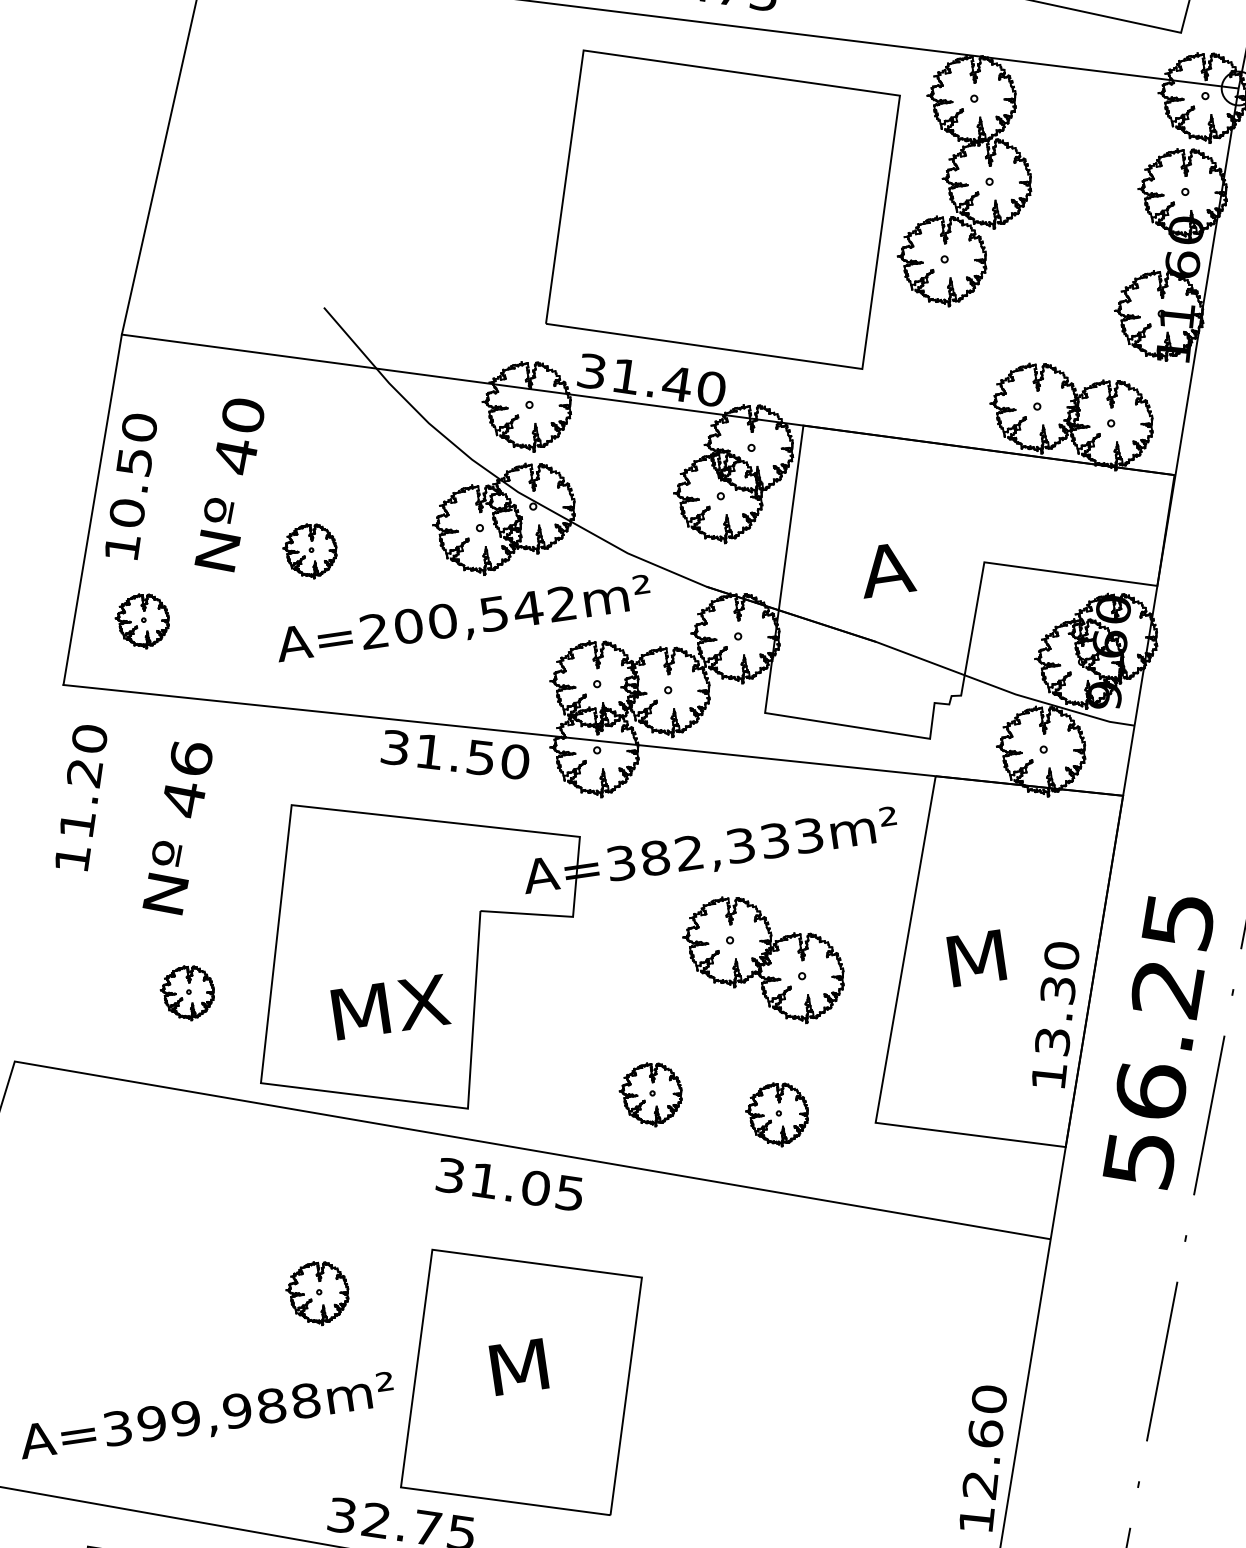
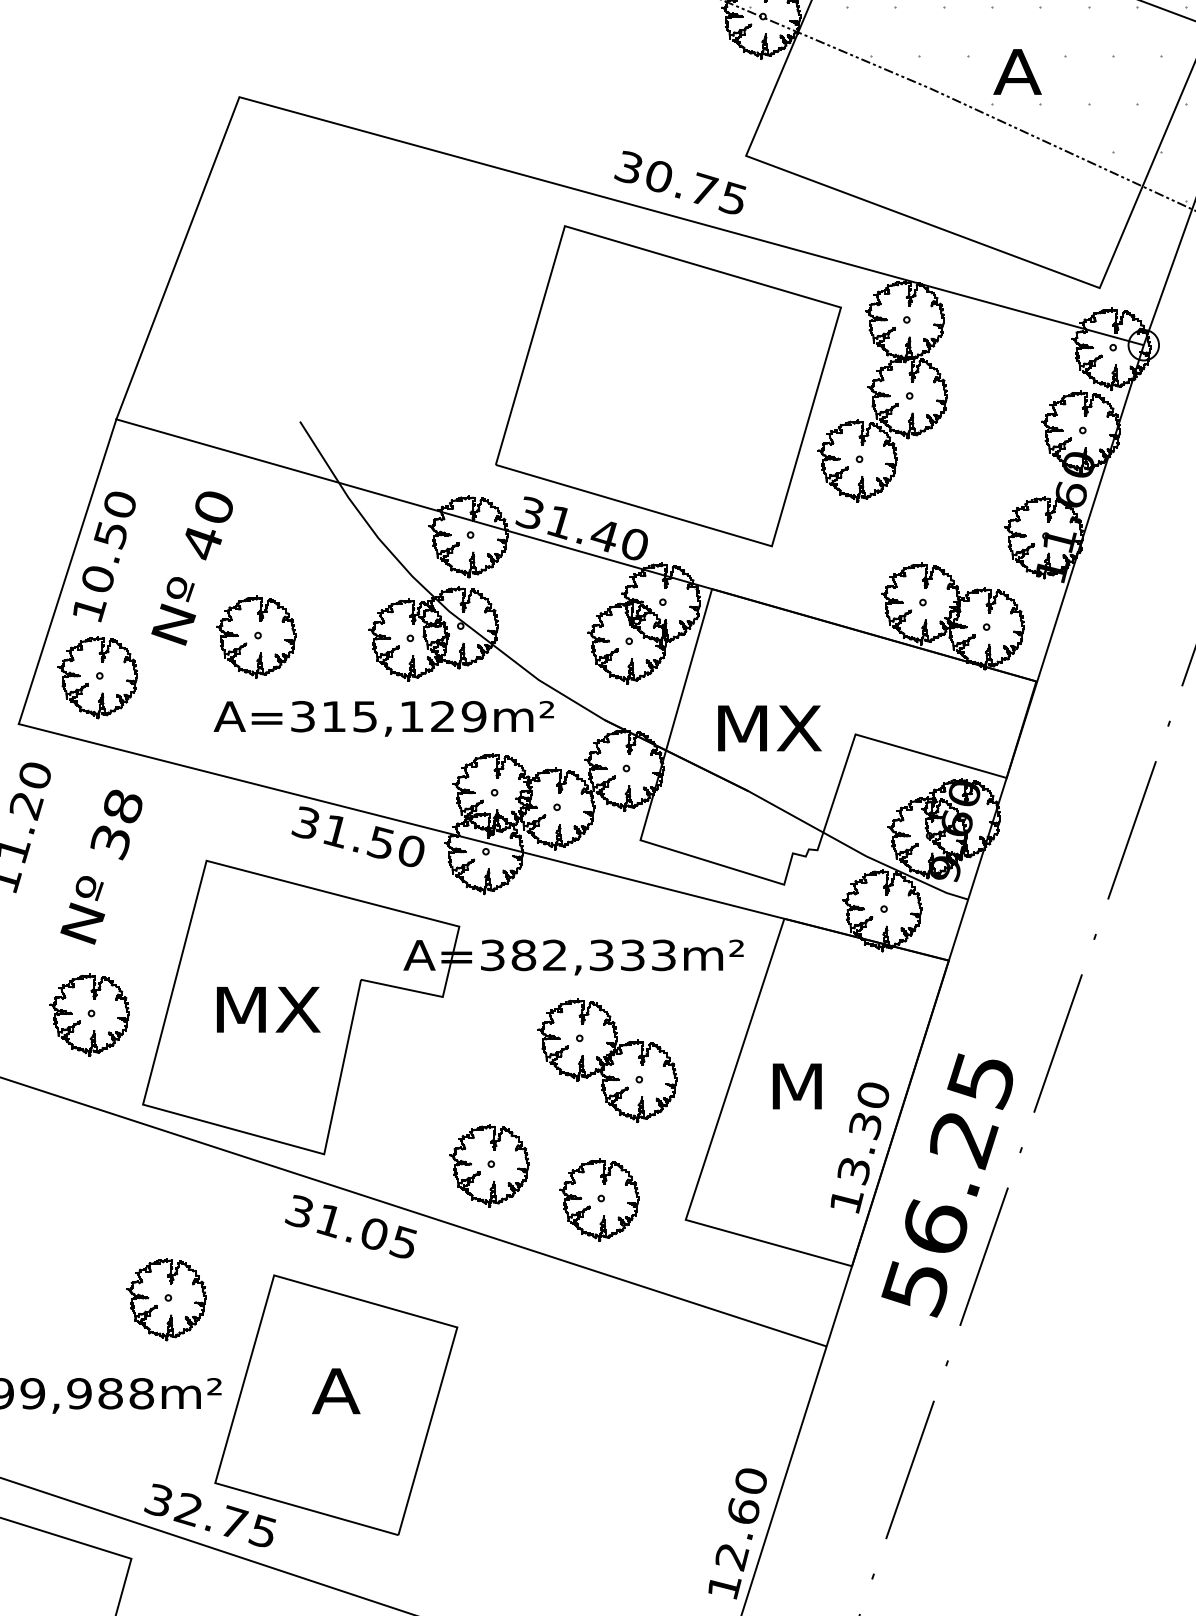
part: (310, 550) -> (256, 636), size x1.67
text: (888, 569) -> (769, 728), A -> MX
text: (468, 617) -> (388, 716), A=200,542m² -> A=315,129m²
part: (142, 621) -> (97, 677), size x1.67
text: (186, 779) -> (116, 824), 46 -> 38
part: (187, 992) -> (89, 1014), size x1.67
text: (390, 1006) -> (268, 1009), moved
part: (651, 1094) -> (489, 1165), size x1.43
part: (777, 1114) -> (599, 1199), size x1.43
part: (317, 1293) -> (166, 1299), size x1.43
text: (518, 1366) -> (335, 1390), M -> A

